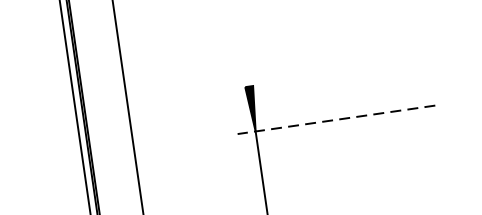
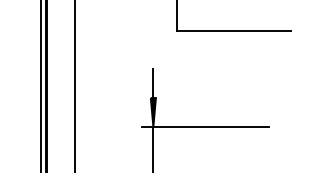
line: (246, 64) -> (153, 83), added
line: (336, 119) -> (205, 126), dashed -> solid

